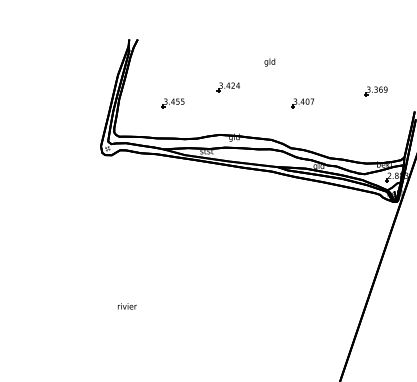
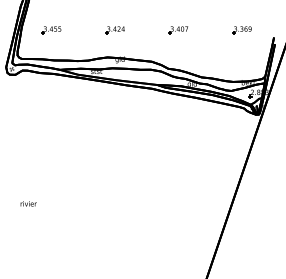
part: (227, 87) -> (114, 30), moved
part: (375, 91) -> (241, 30), moved
part: (172, 103) -> (51, 30), moved

